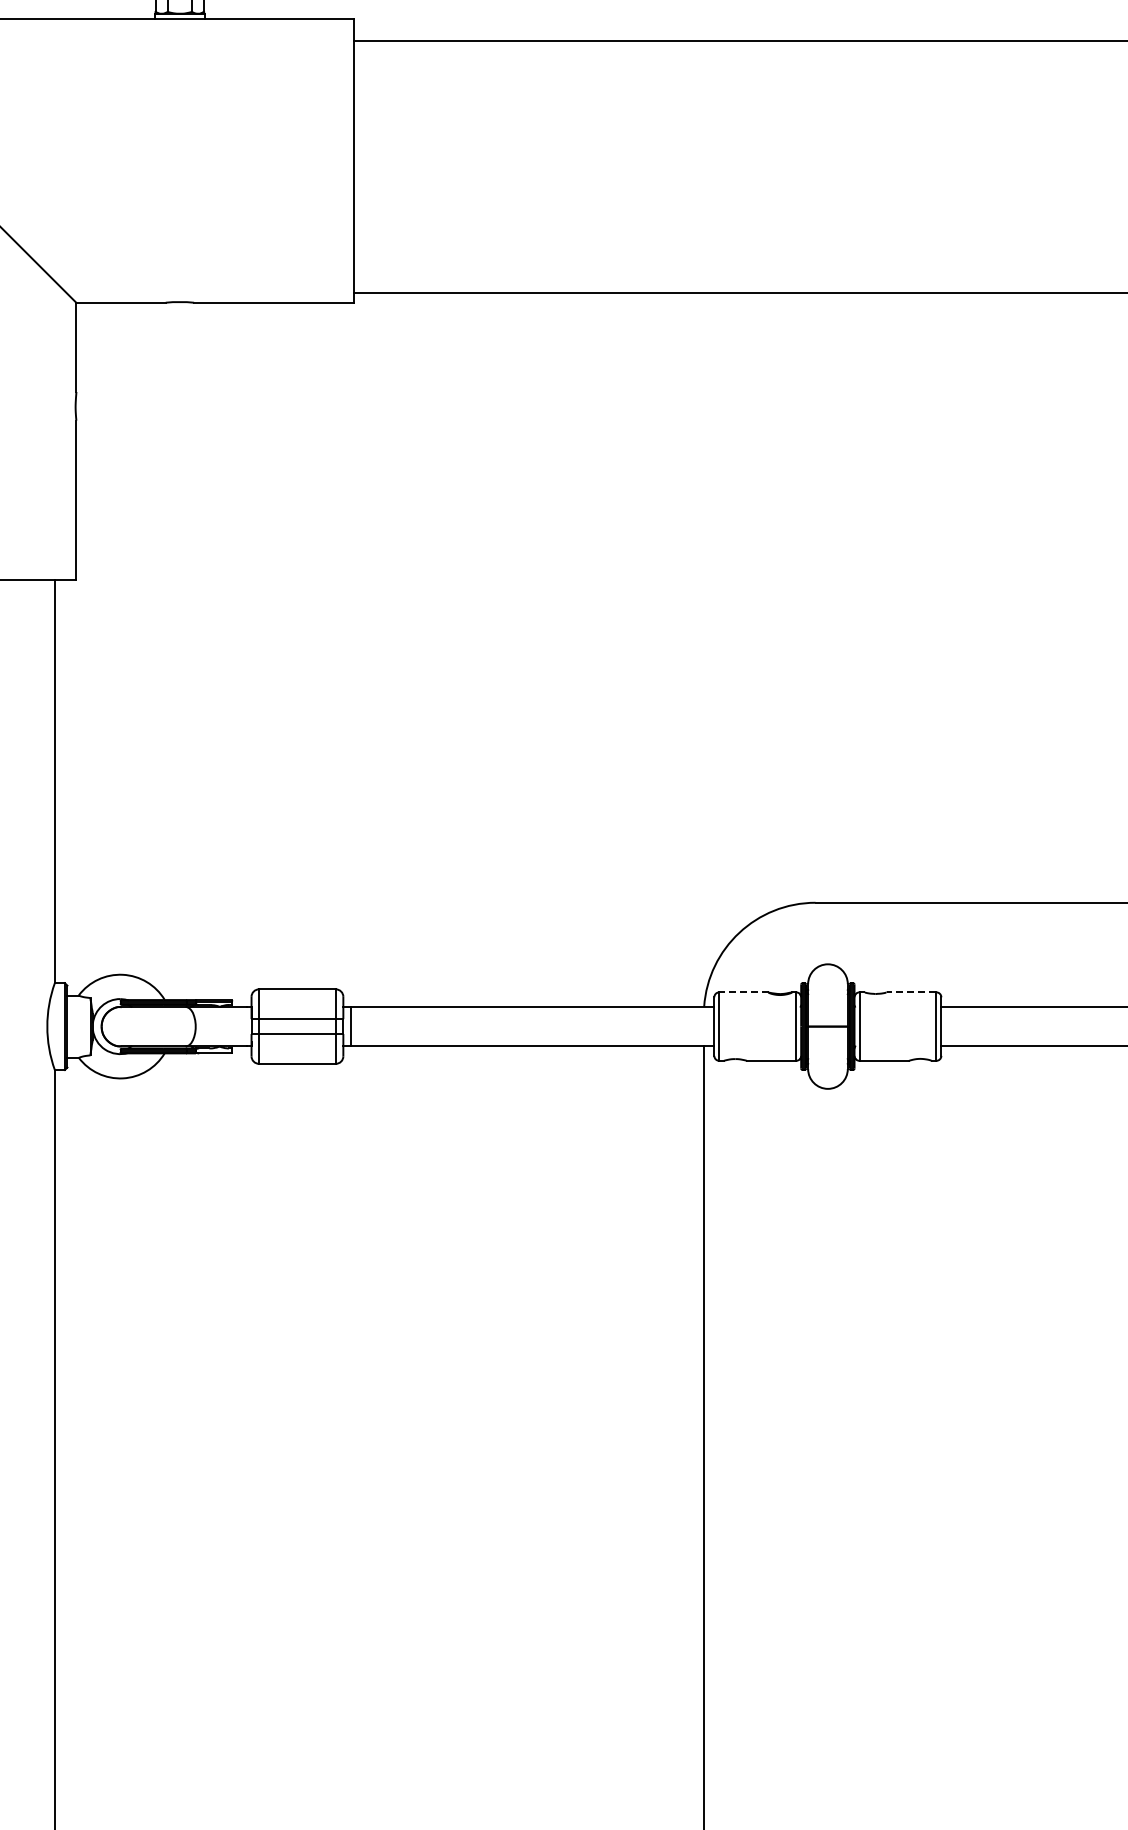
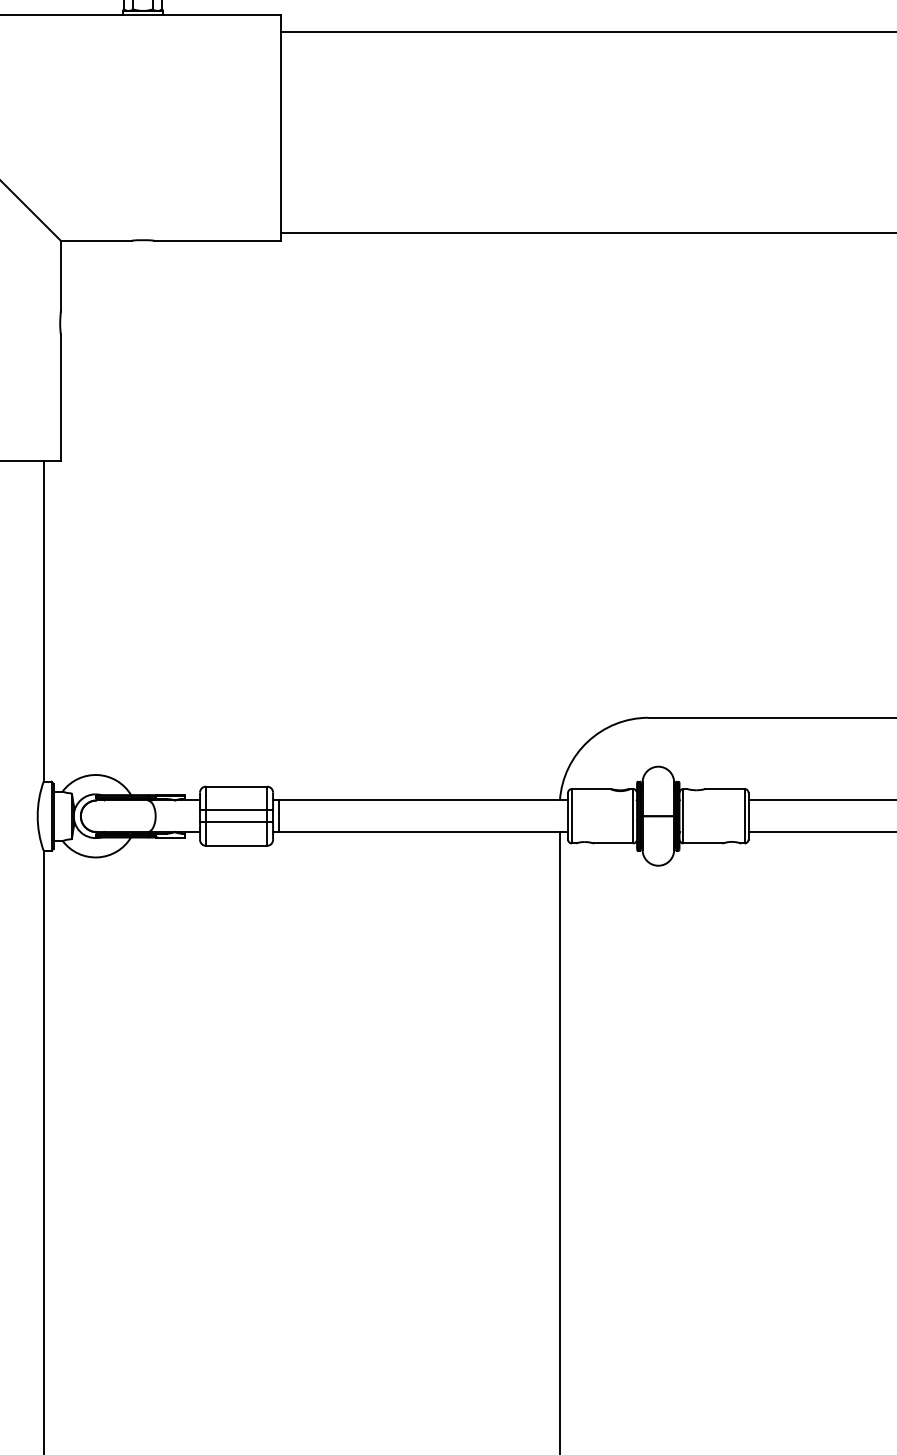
line: (743, 992) -> (591, 789), dashed -> solid
line: (911, 992) -> (724, 789), dashed -> solid

